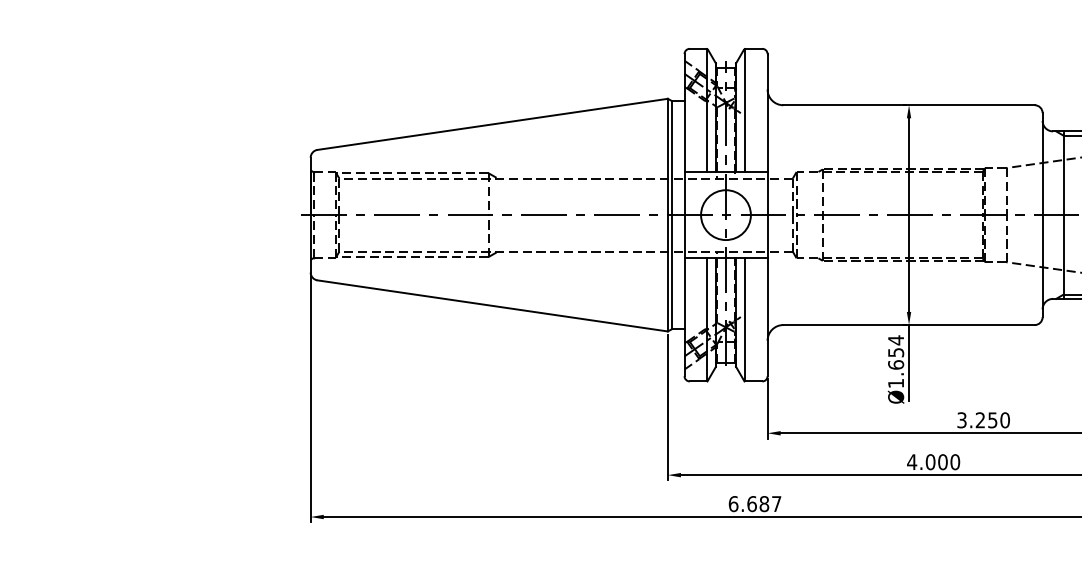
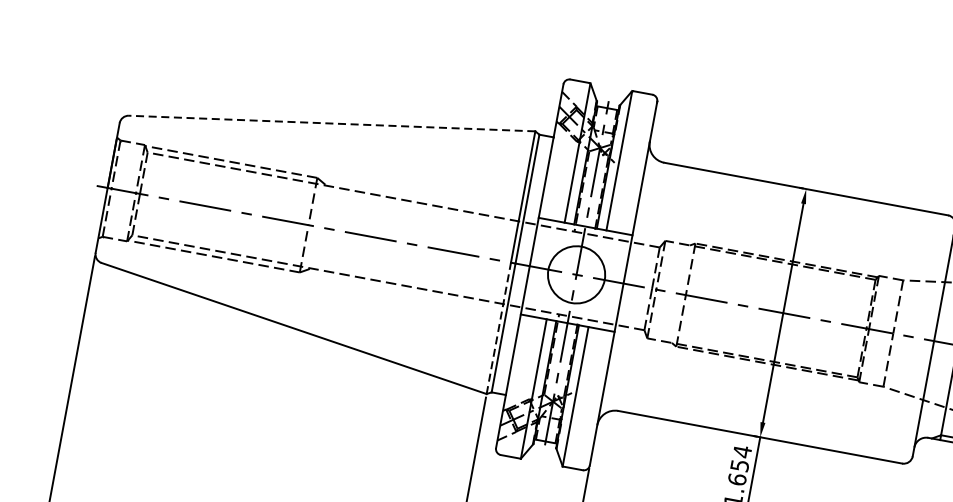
line: (492, 124) -> (331, 123), solid -> dashed
line: (667, 272) -> (498, 327), solid -> dashed

